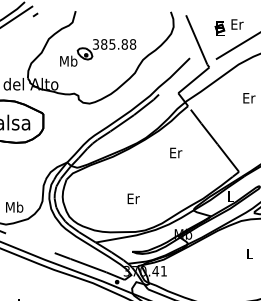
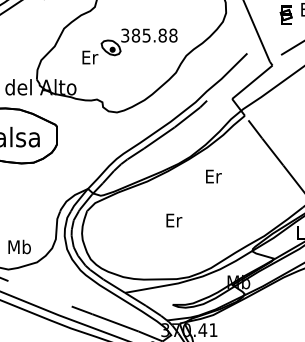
text: (68, 60) -> (89, 56), Mb -> Er
text: (176, 152) -> (214, 175), moved
text: (133, 198) -> (174, 220), moved

